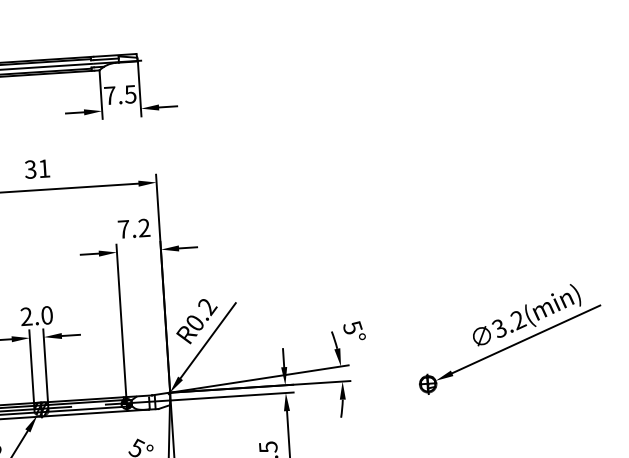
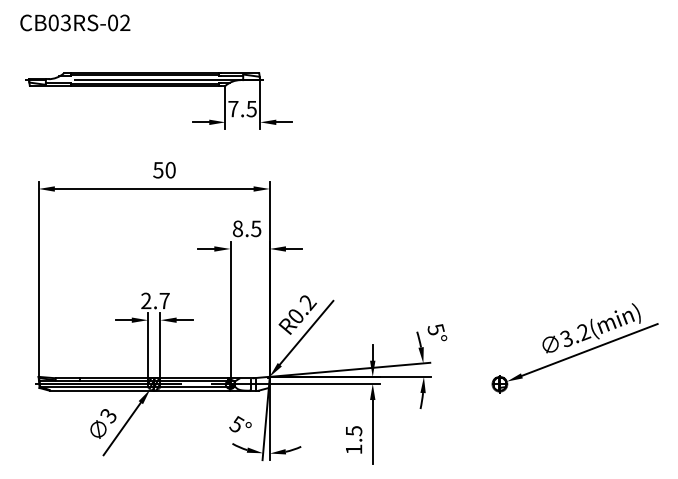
text: (37, 168) -> (164, 169), 31 -> 50
text: (134, 228) -> (247, 228), 7.2 -> 8.5
text: (46, 314) -> (164, 300), 2.0 -> 2.7

